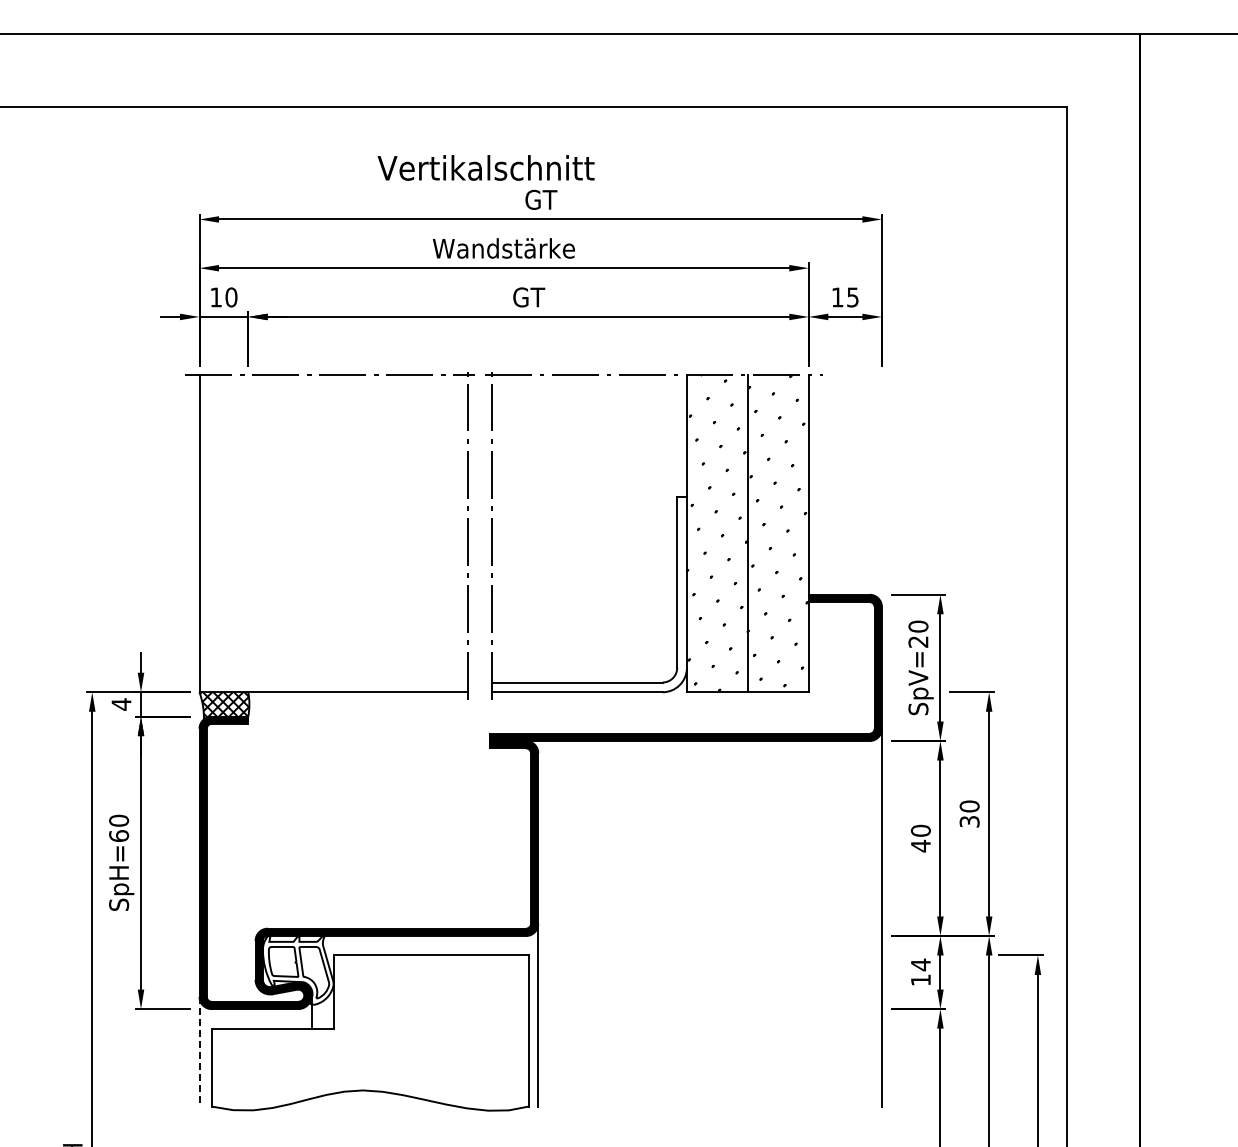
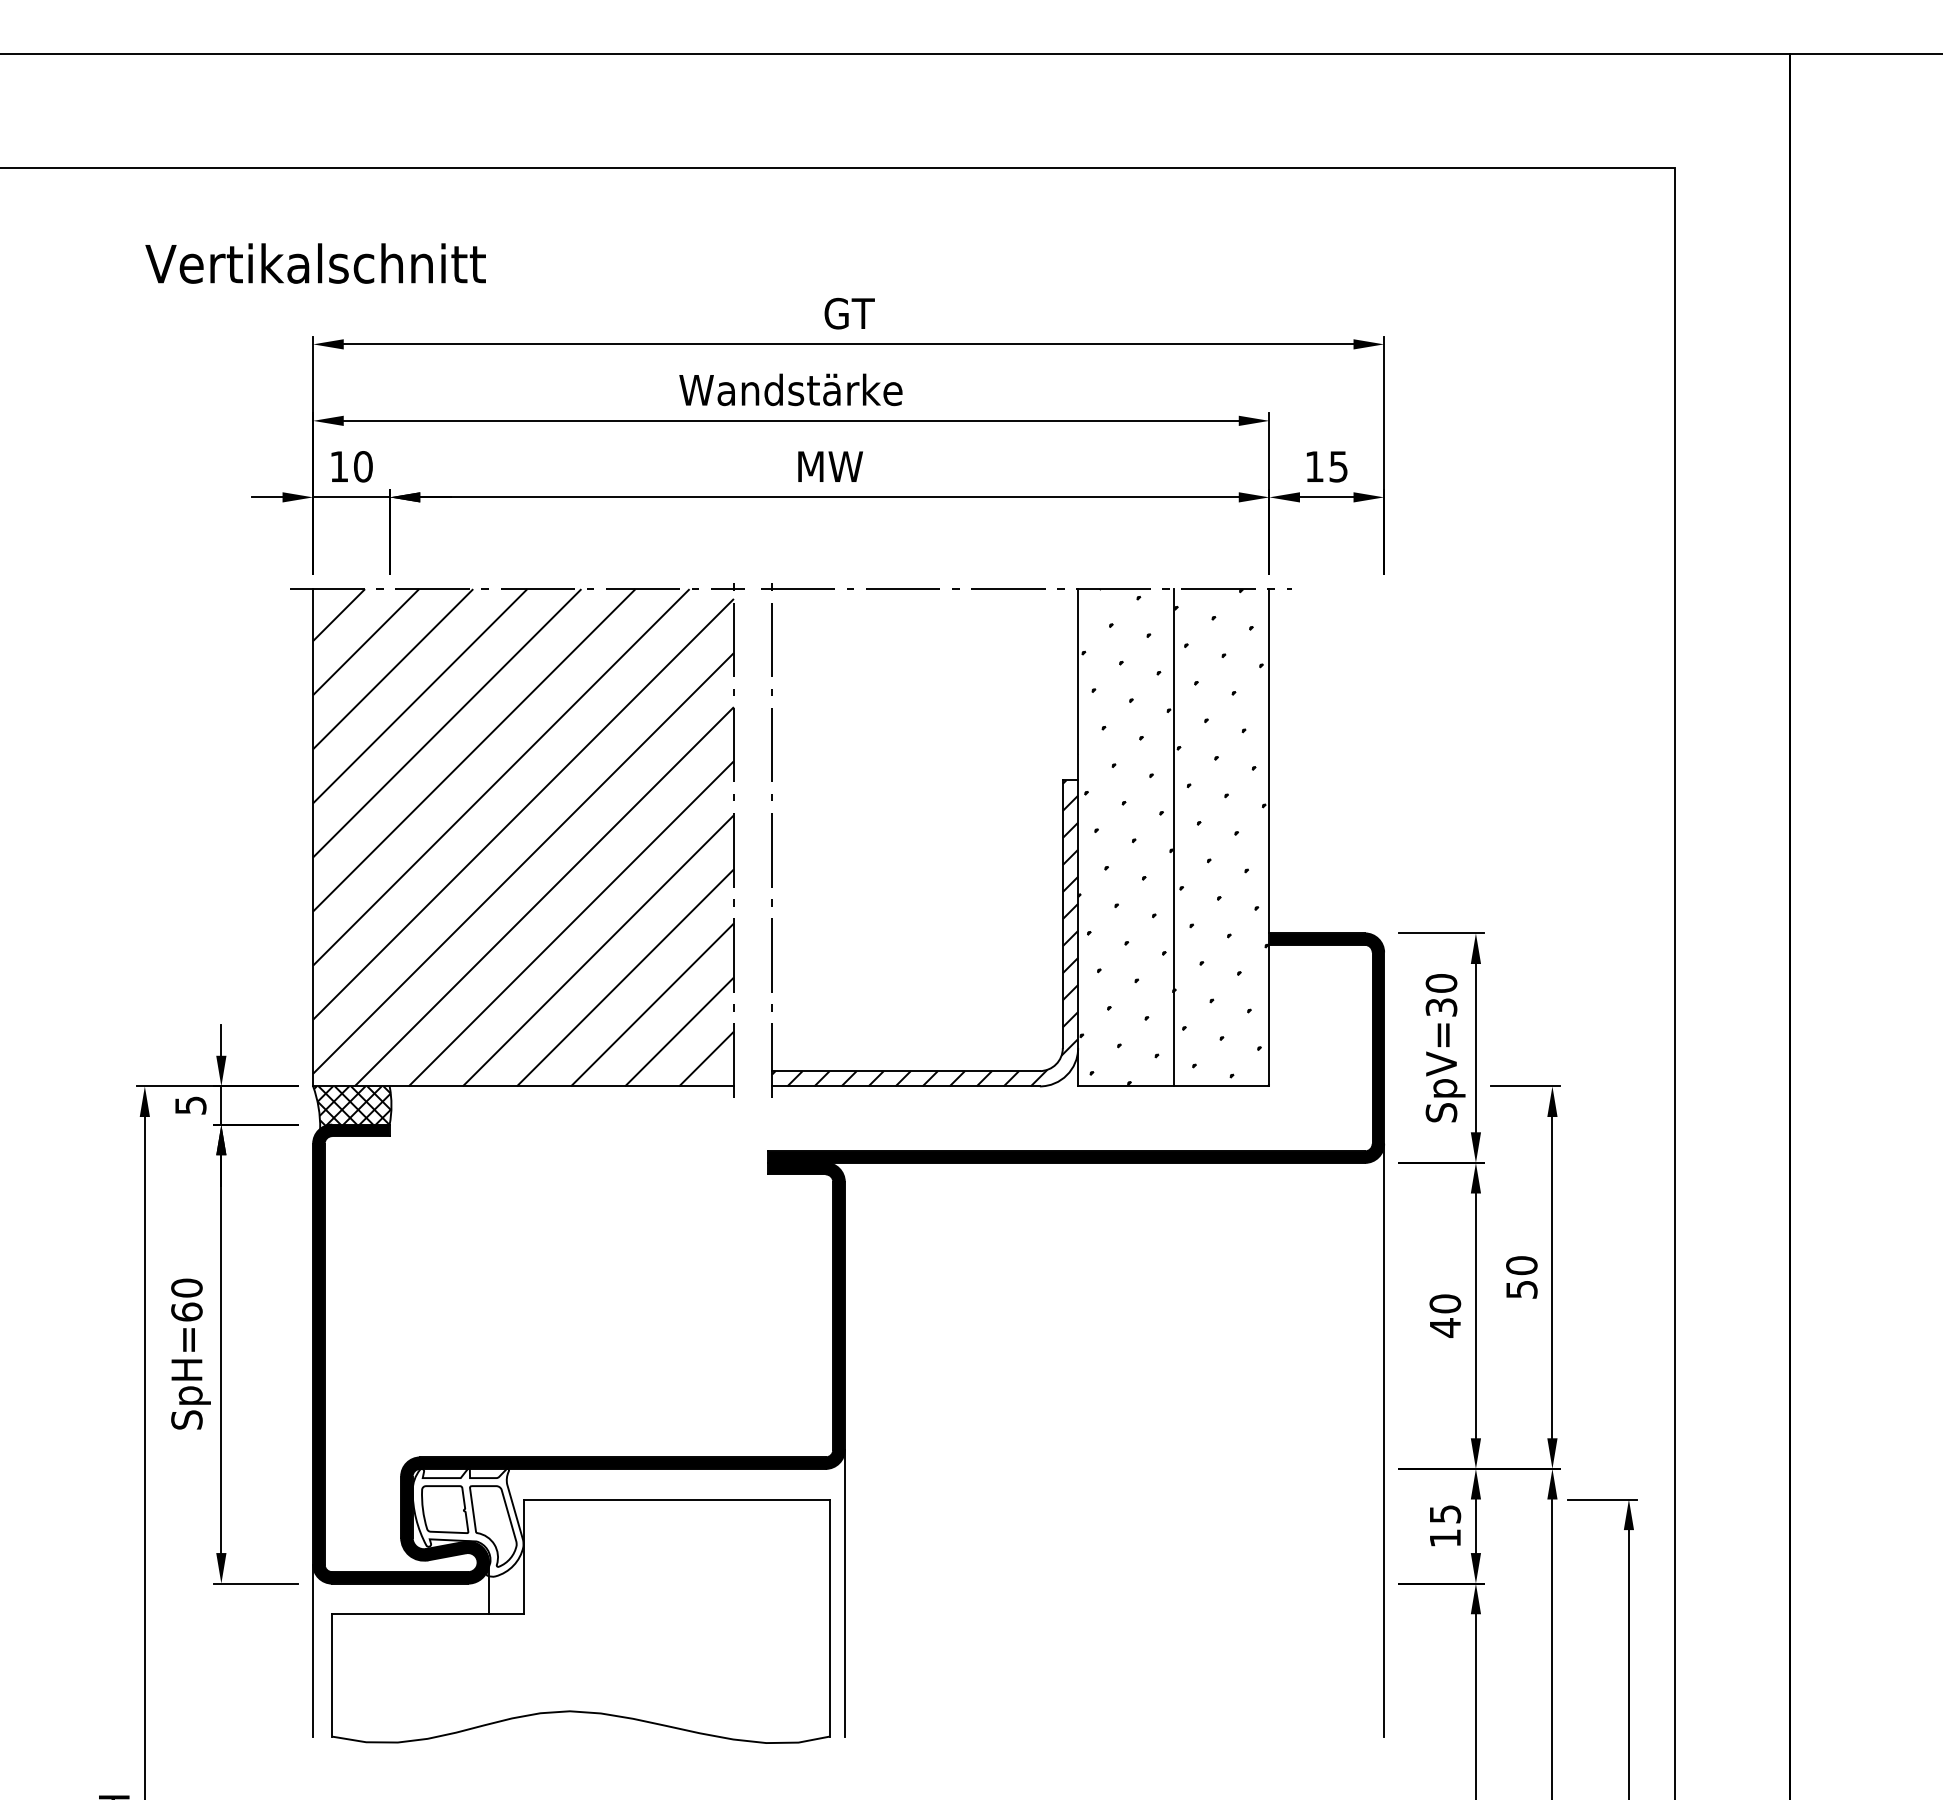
text: (485, 167) -> (314, 262), moved
text: (528, 297) -> (829, 466), GT -> MW
hatch: (333, 533) -> (523, 837), added
hatch: (588, 594) -> (923, 932), added
text: (918, 641) -> (1441, 1006), SpV=20 -> SpV=30
text: (121, 704) -> (190, 1105), 4 -> 5
text: (968, 821) -> (1520, 1289), 30 -> 50
text: (920, 964) -> (1444, 1513), 14 -> 15
line: (199, 1051) -> (313, 1650), dashed -> solid

